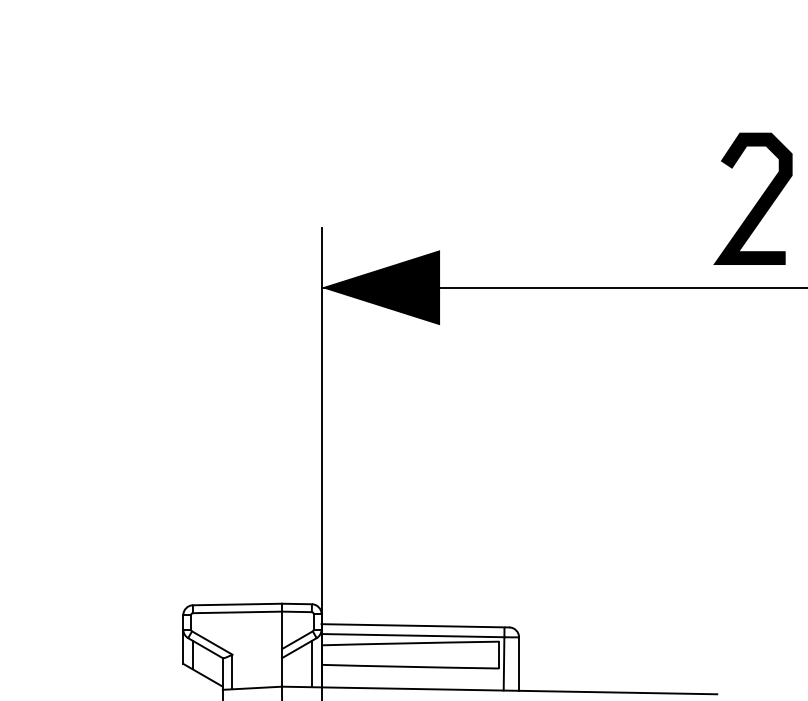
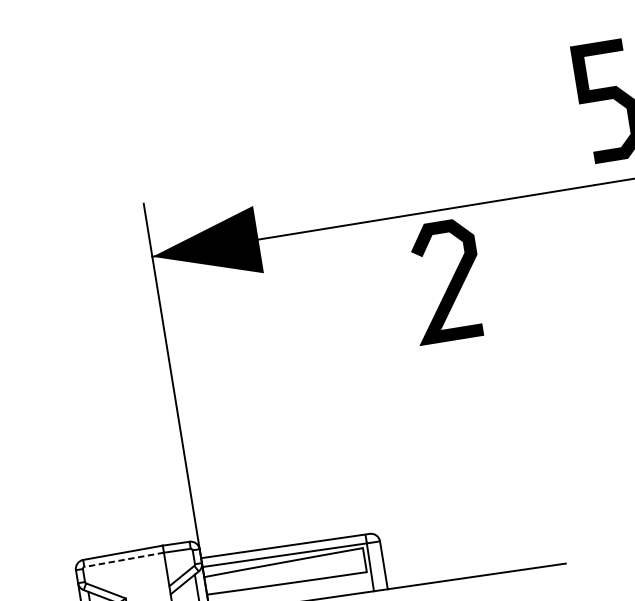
curve: (757, 201) -> (449, 282), moved
line: (237, 612) -> (124, 559), solid -> dashed

